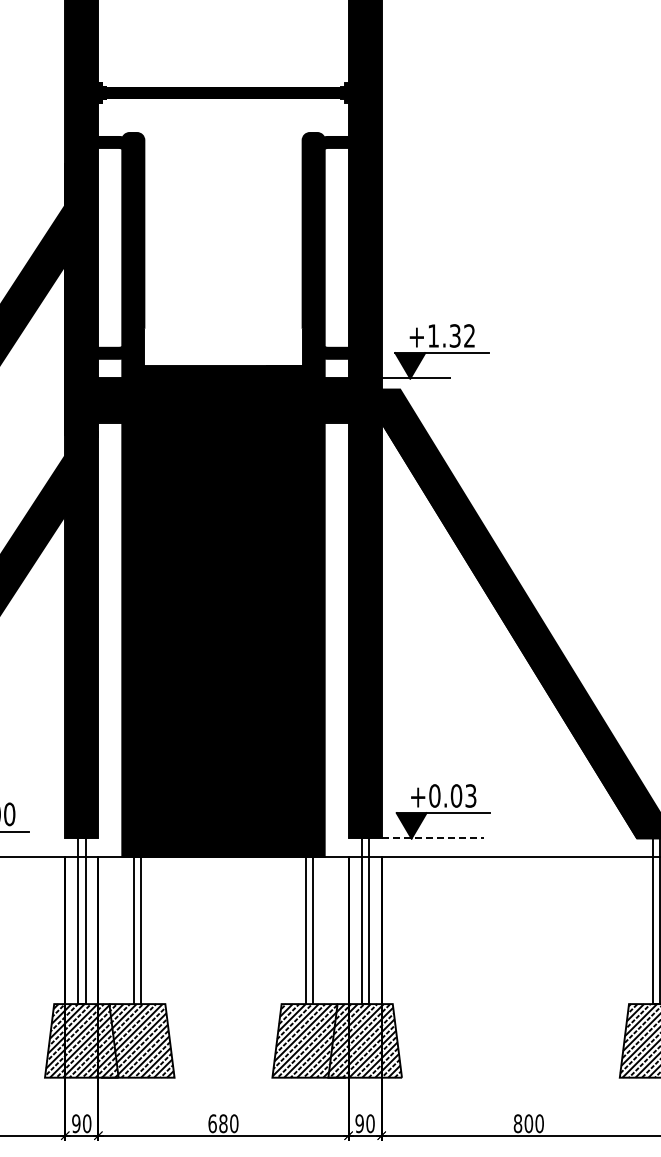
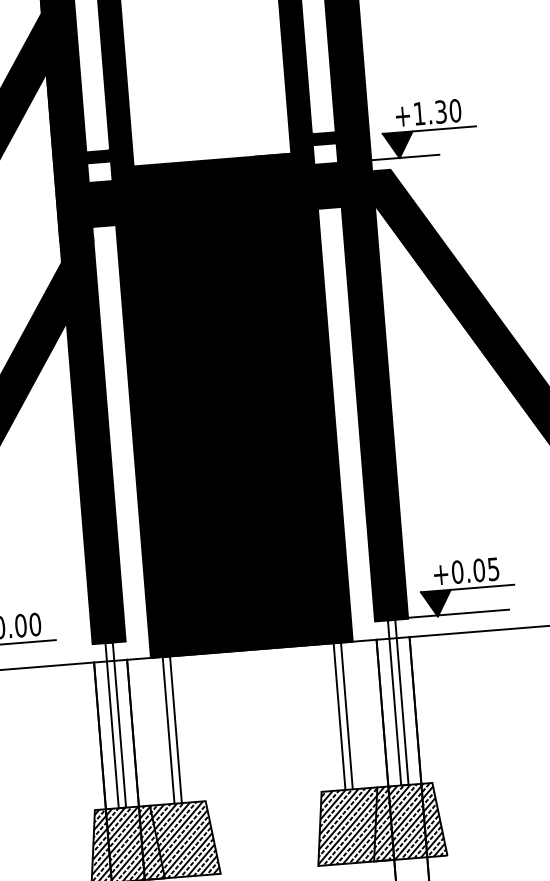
text: (469, 335) -> (455, 110), +1.32 -> +1.30
text: (471, 795) -> (494, 568), +0.03 -> +0.05
line: (433, 837) -> (459, 613), dashed -> solid

